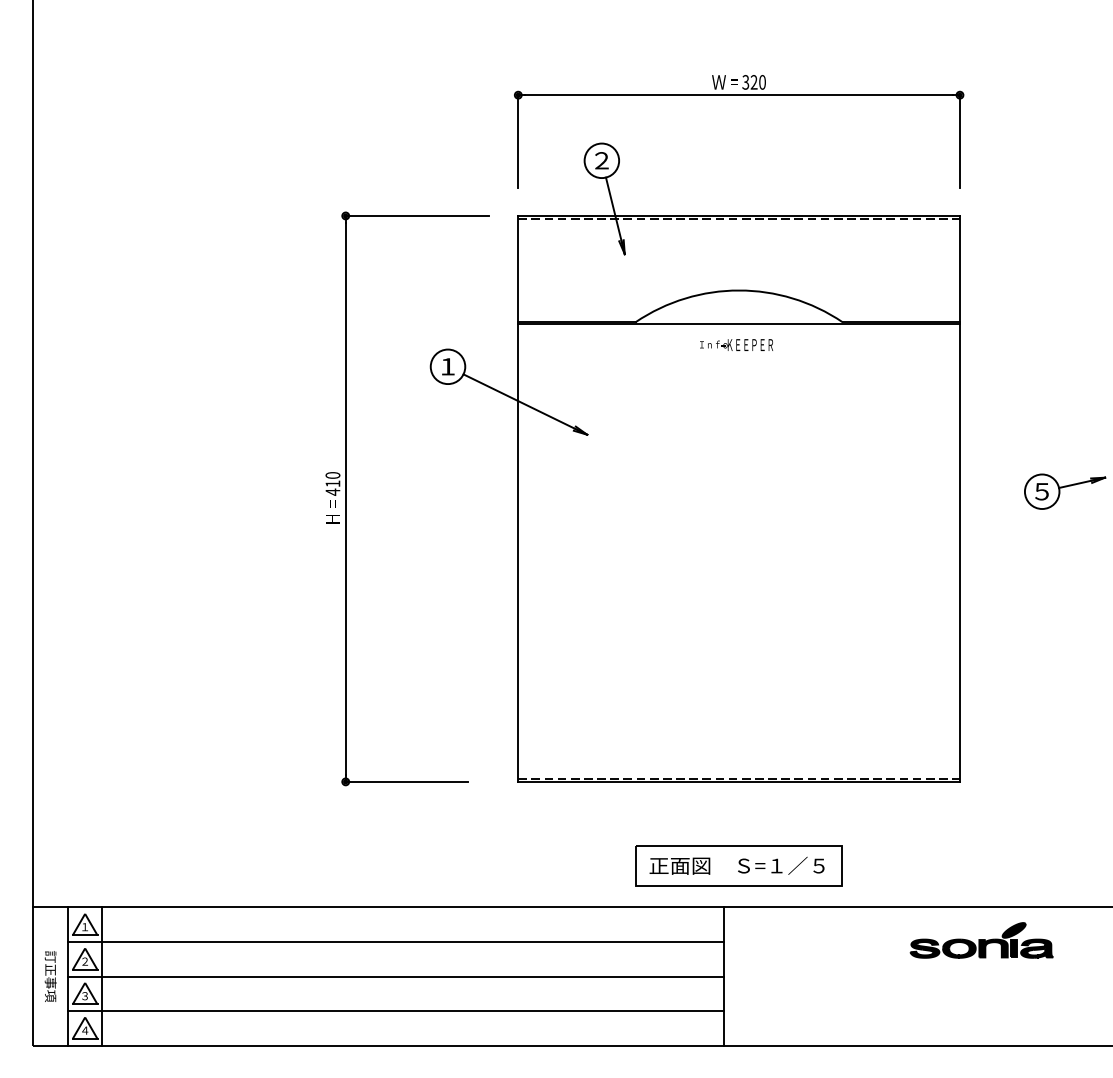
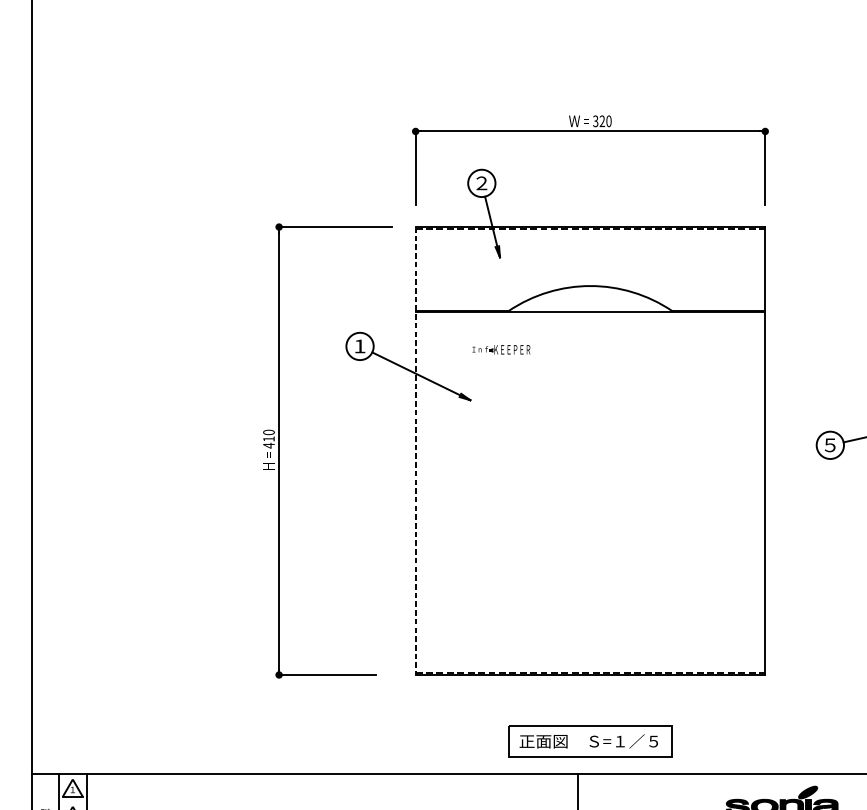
part: (736, 344) -> (501, 349), moved
line: (518, 498) -> (415, 450), solid -> dashed
line: (395, 942) -> (318, 802), removed

